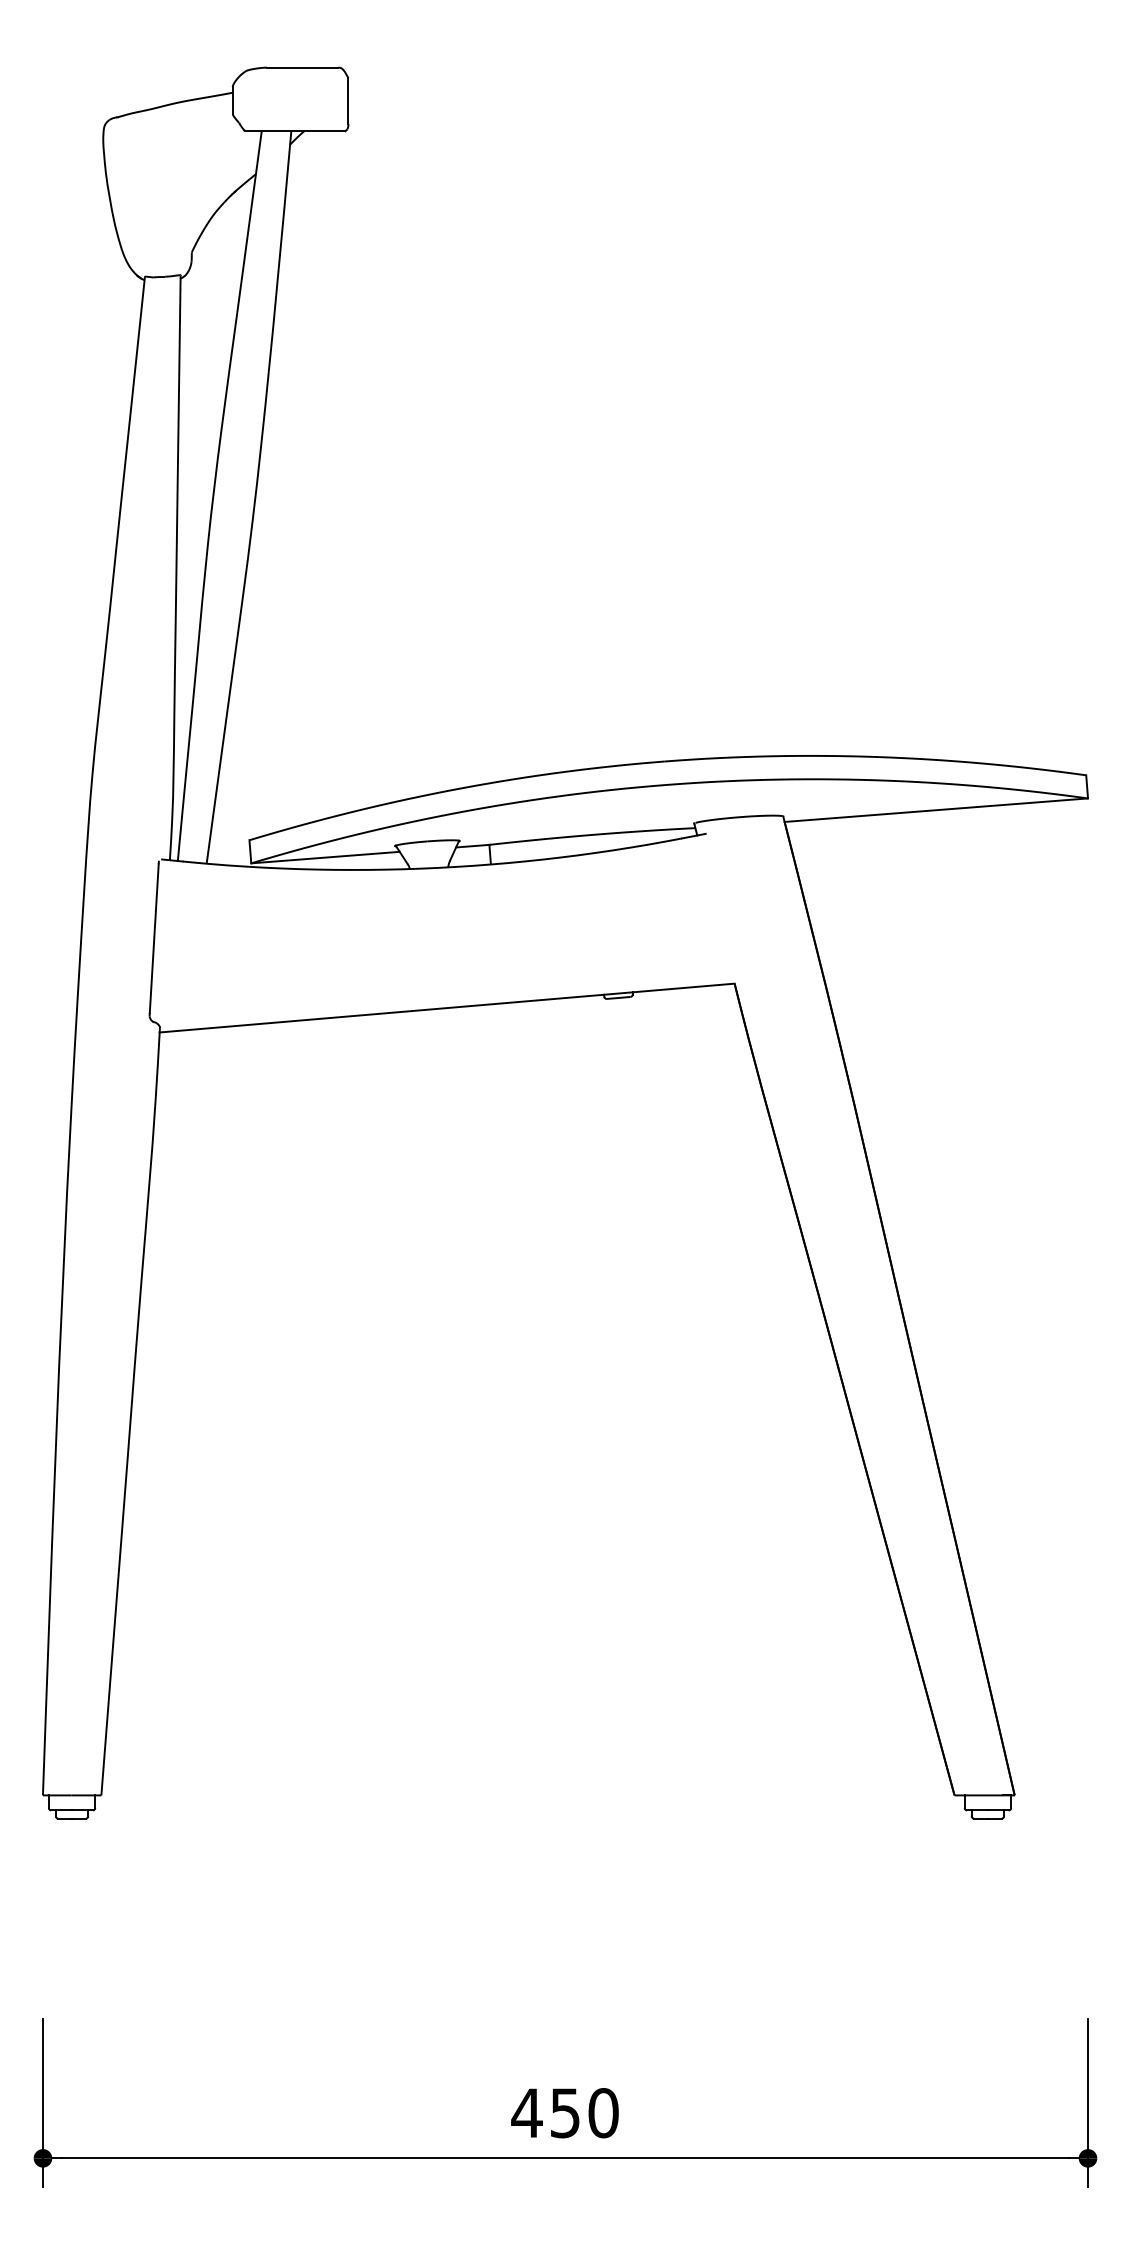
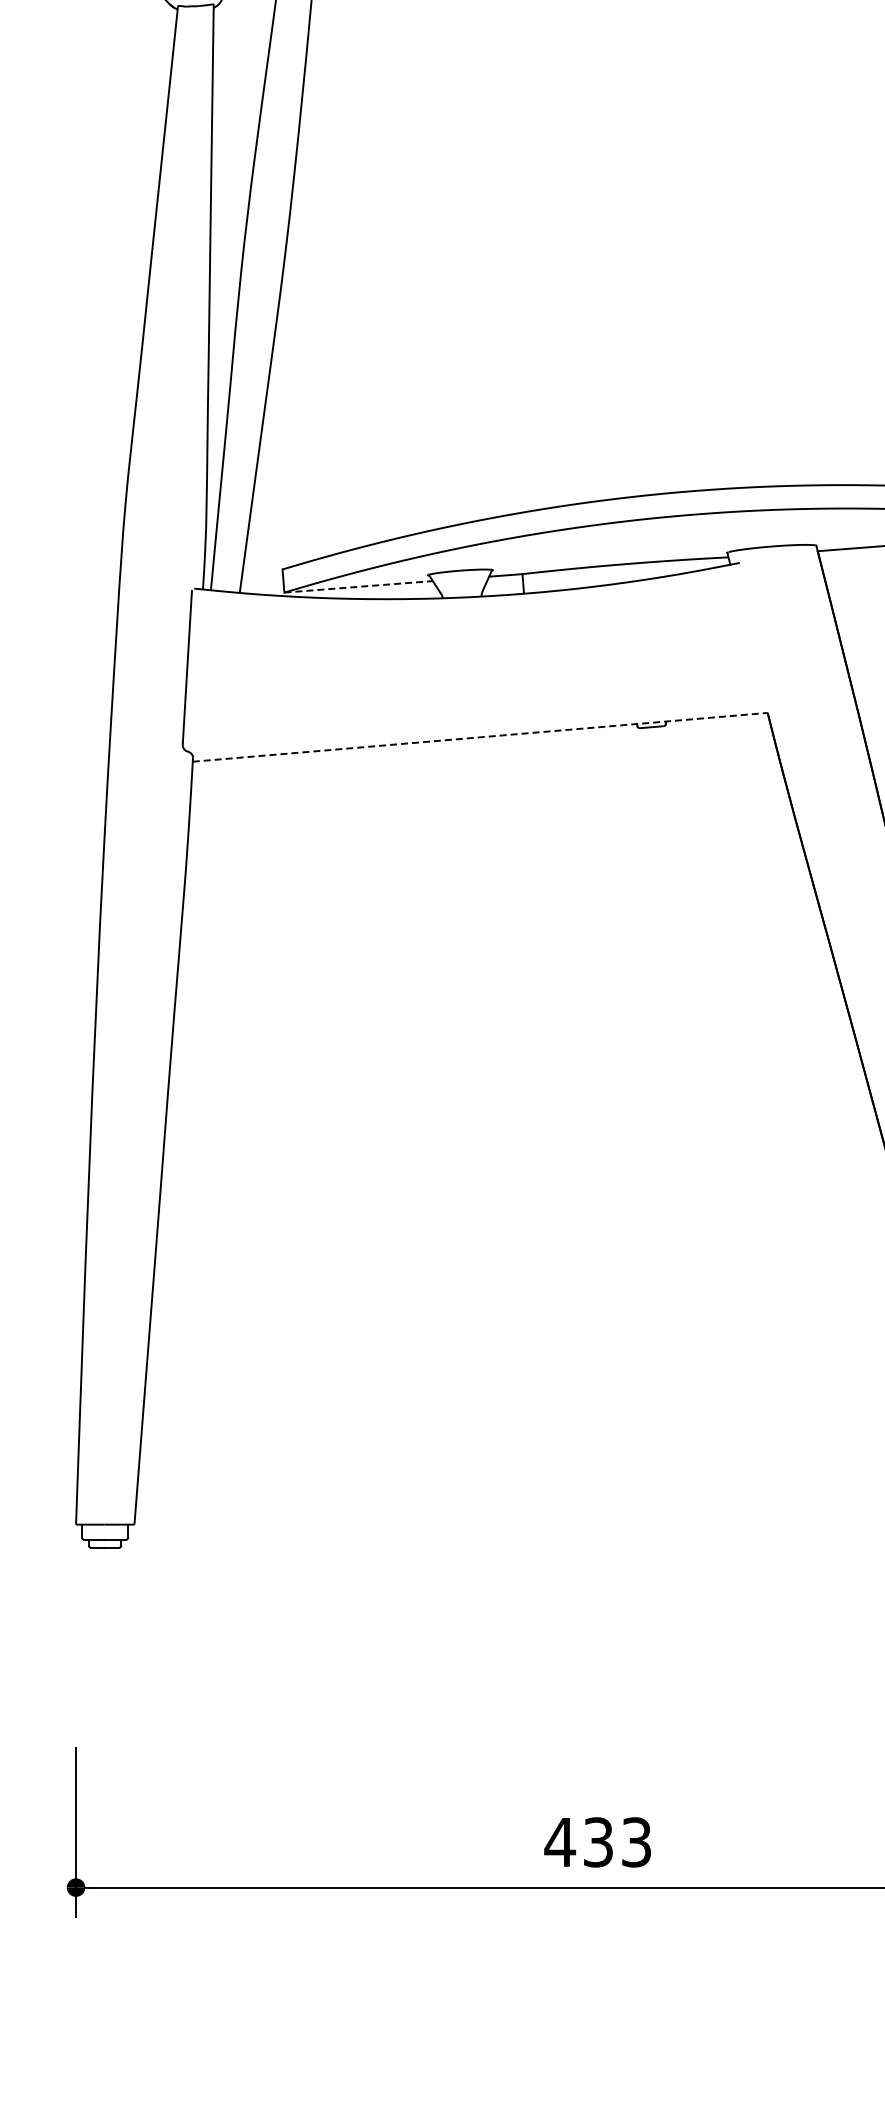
line: (326, 857) -> (359, 586), solid -> dashed
line: (447, 1008) -> (480, 737), solid -> dashed
text: (584, 2113) -> (617, 1842), 450 -> 433

